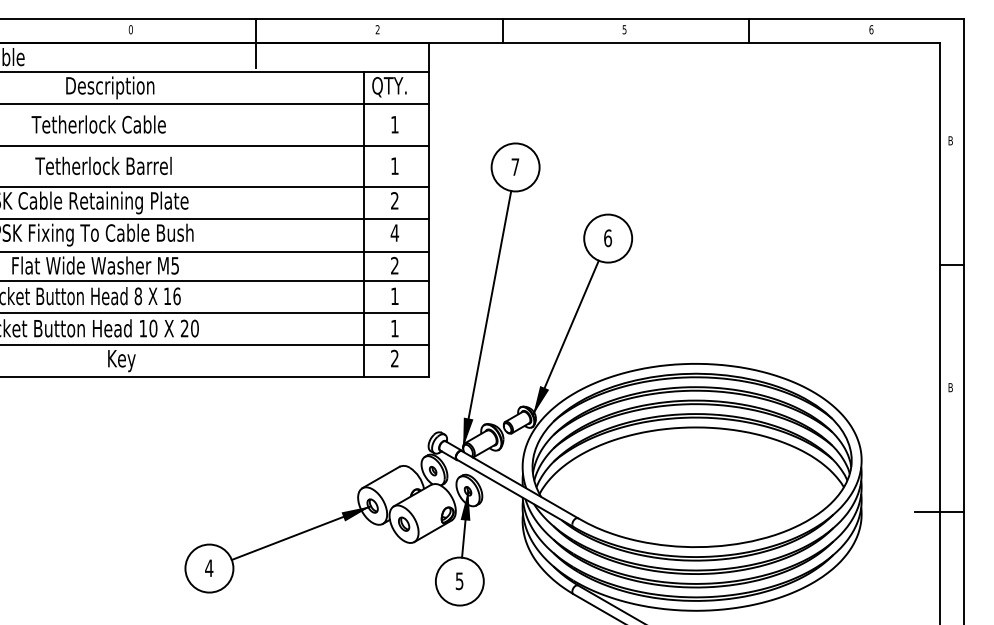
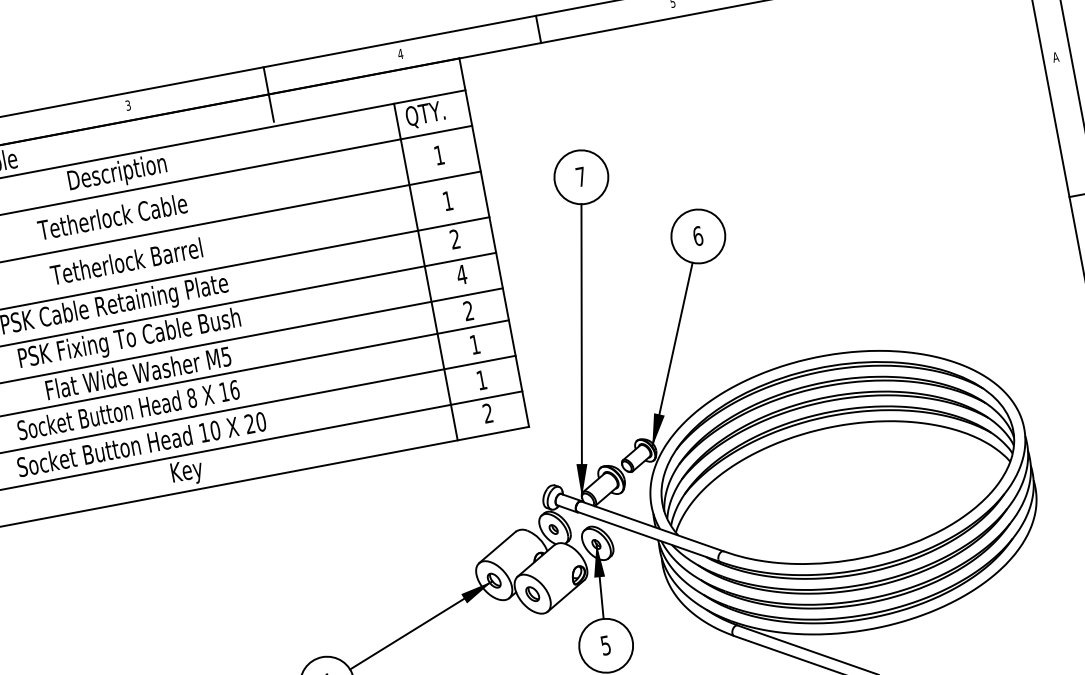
text: (130, 29) -> (127, 105), 0 -> 3
text: (377, 29) -> (400, 53), 2 -> 4
text: (950, 140) -> (1055, 56), B -> A

